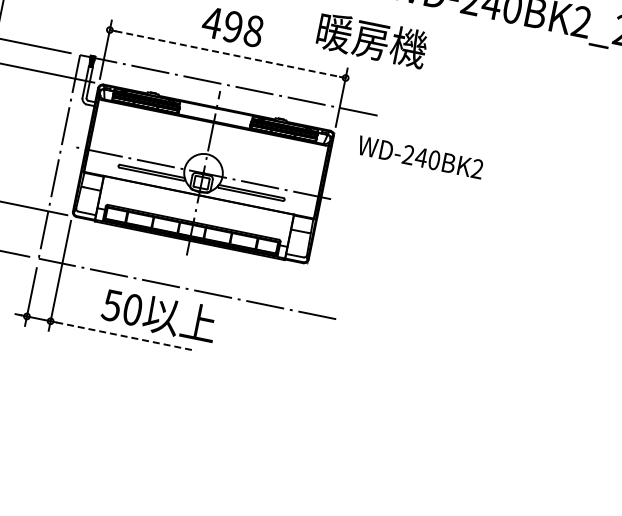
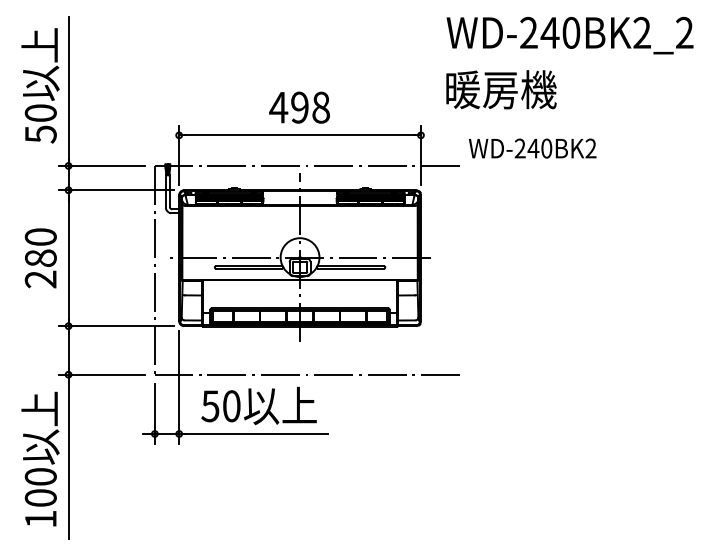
text: (372, 39) -> (501, 89), moved
line: (228, 54) -> (300, 135), dashed -> solid
text: (420, 157) -> (532, 148), moved
text: (159, 314) -> (258, 405), moved
line: (126, 336) -> (256, 433), dashed -> solid

